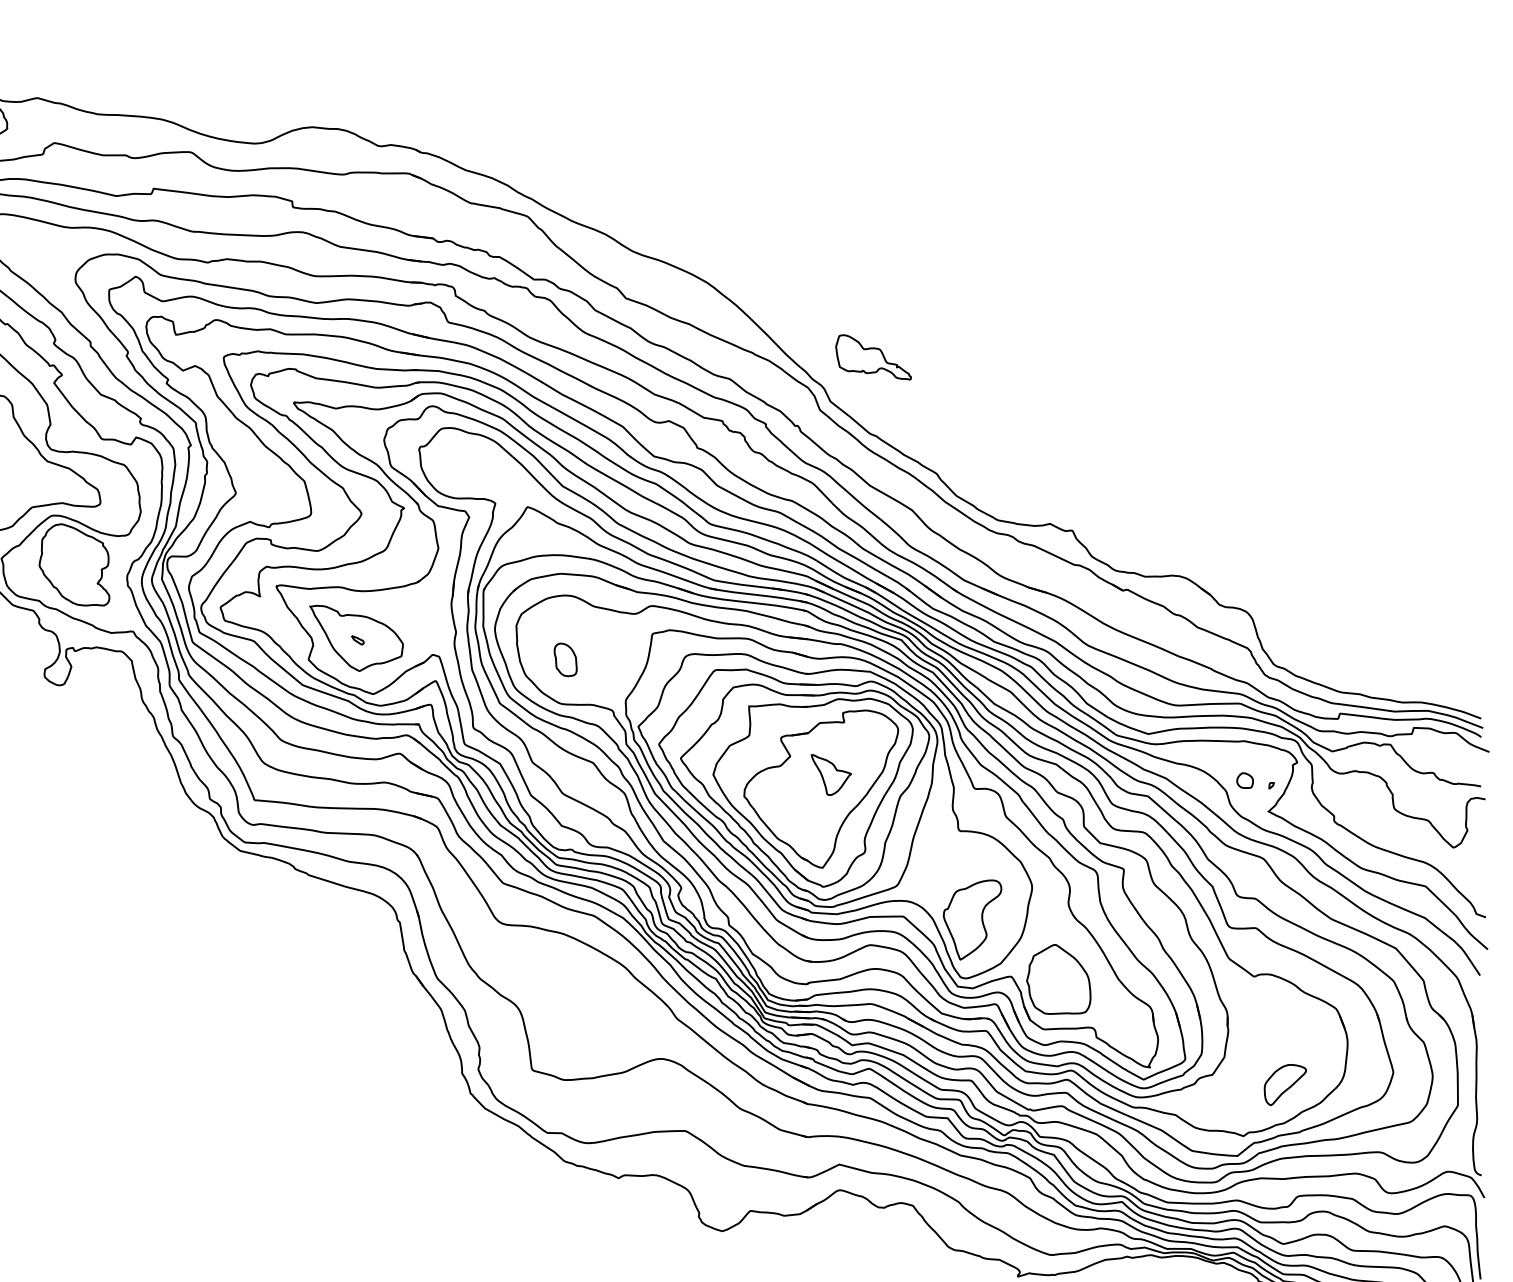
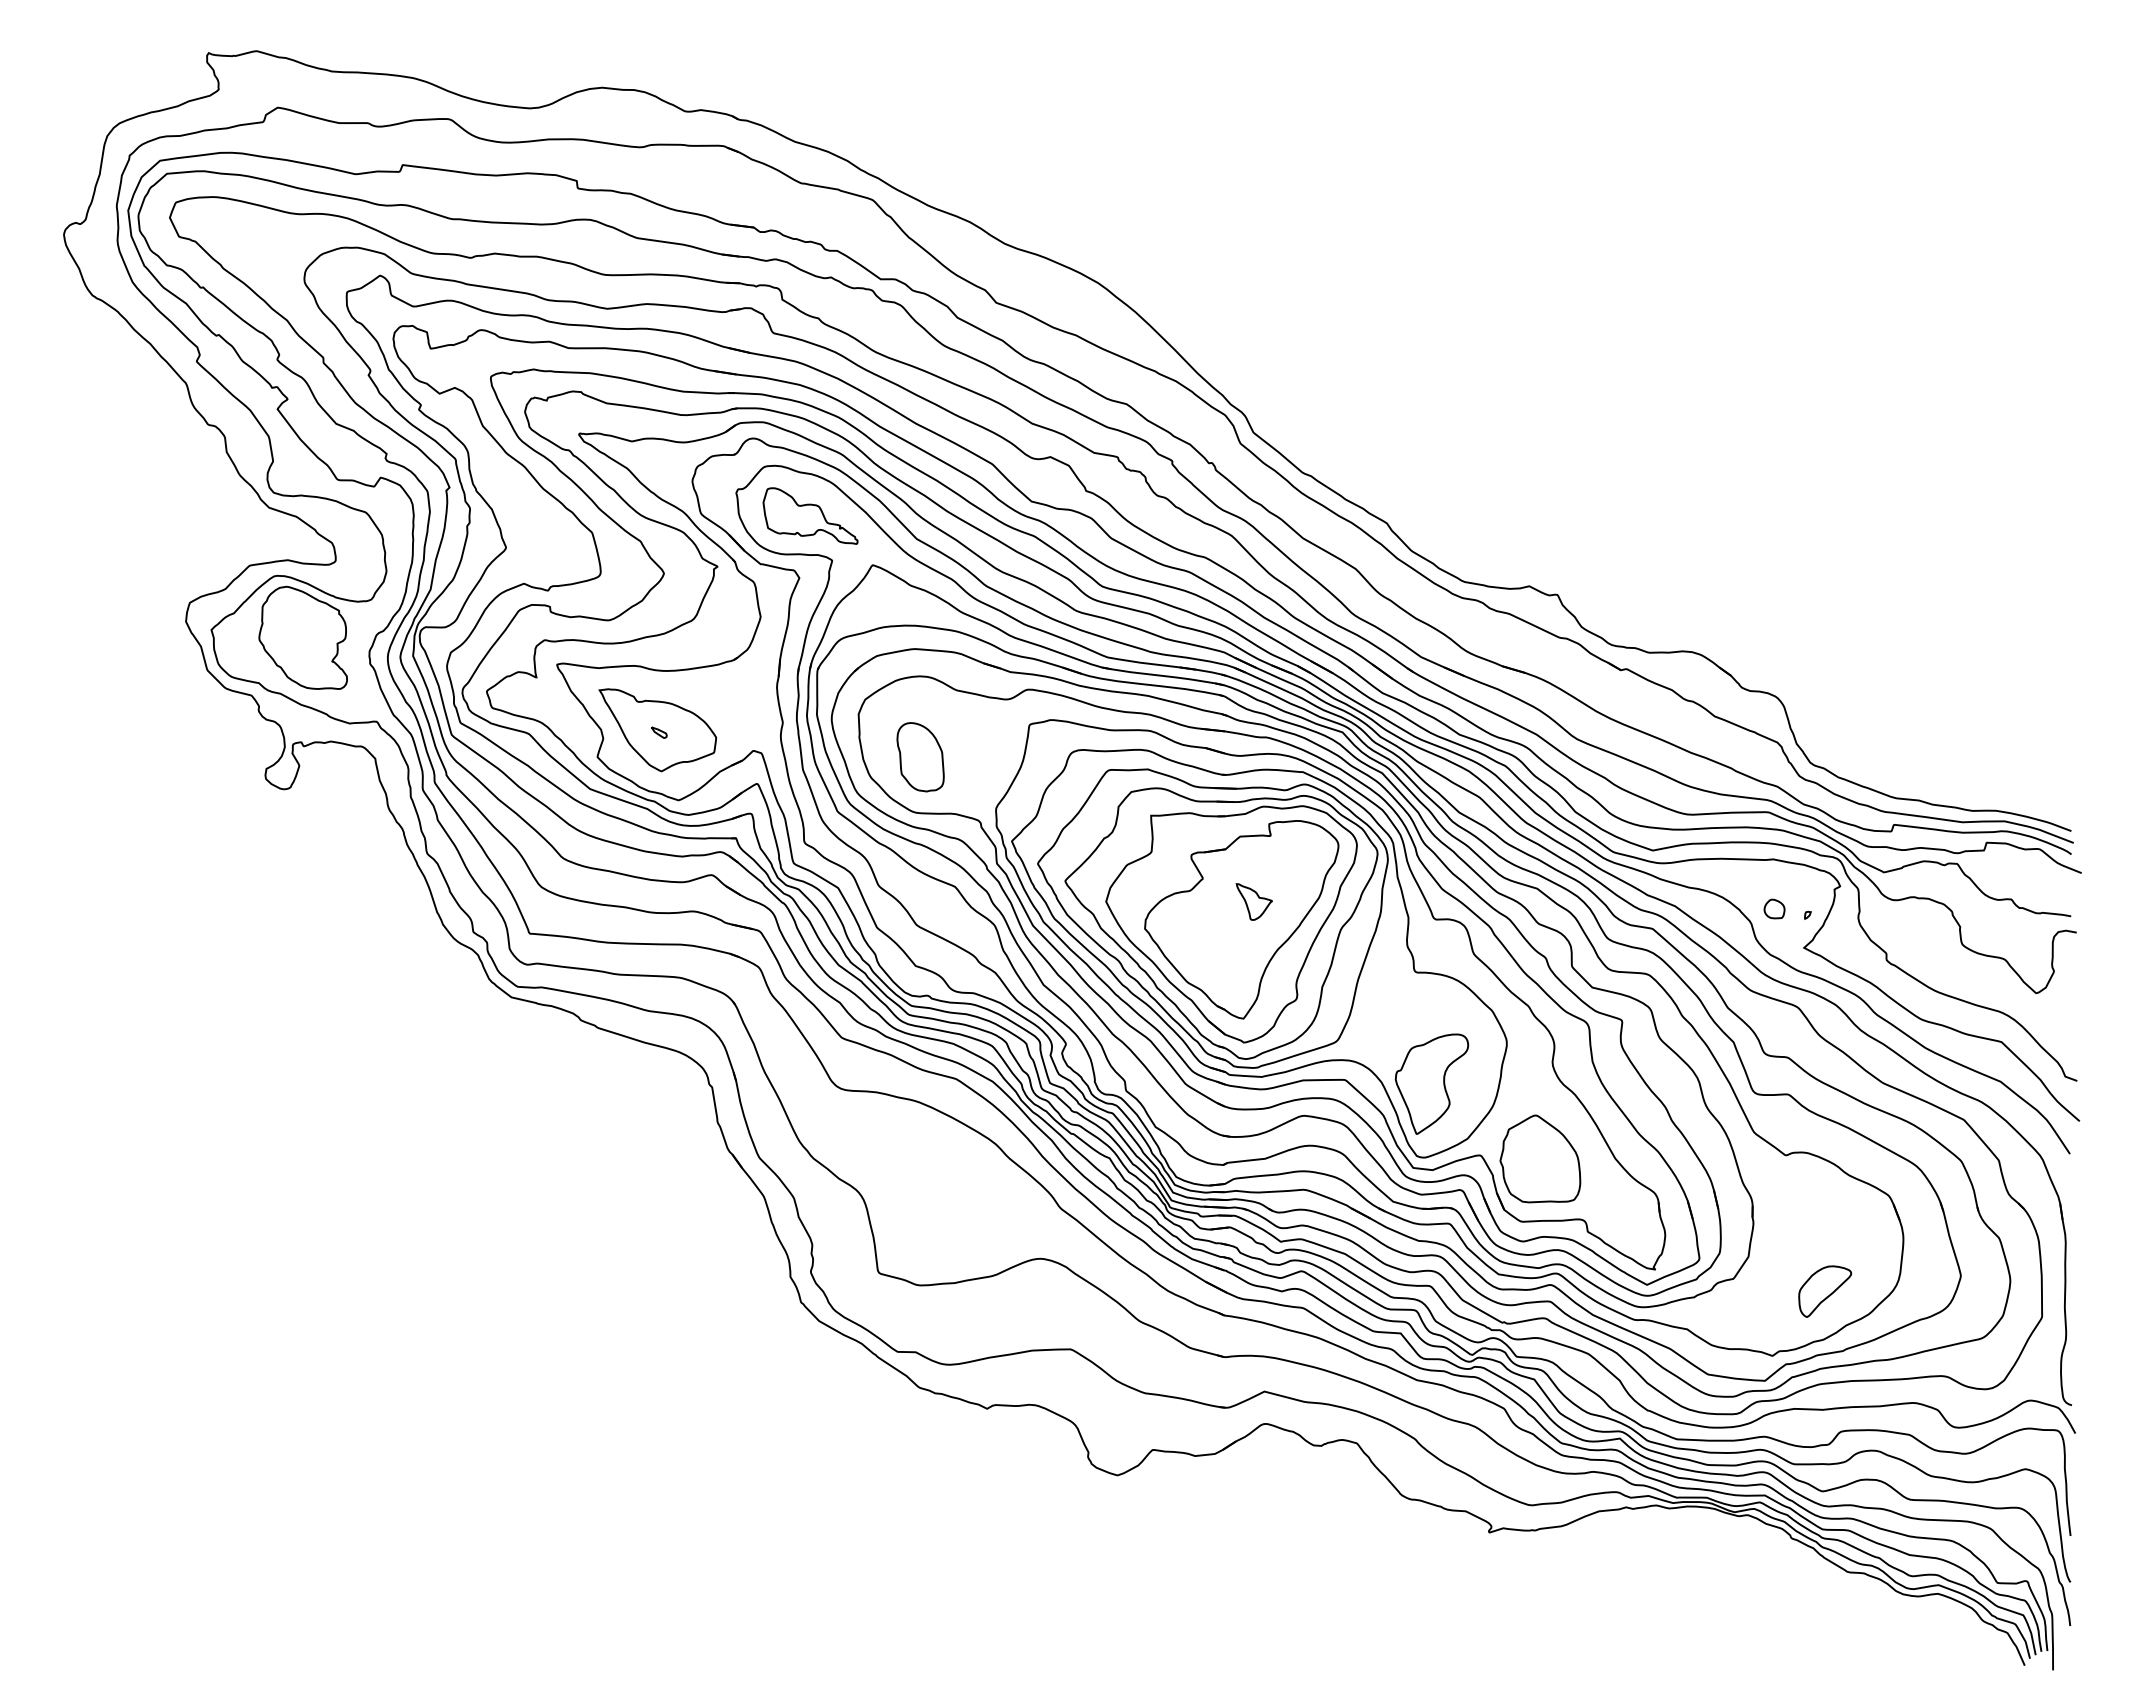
part: (873, 356) -> (810, 515), moved
part: (565, 660) -> (920, 757), size x1.67
part: (830, 774) -> (1253, 901), size x0.71

